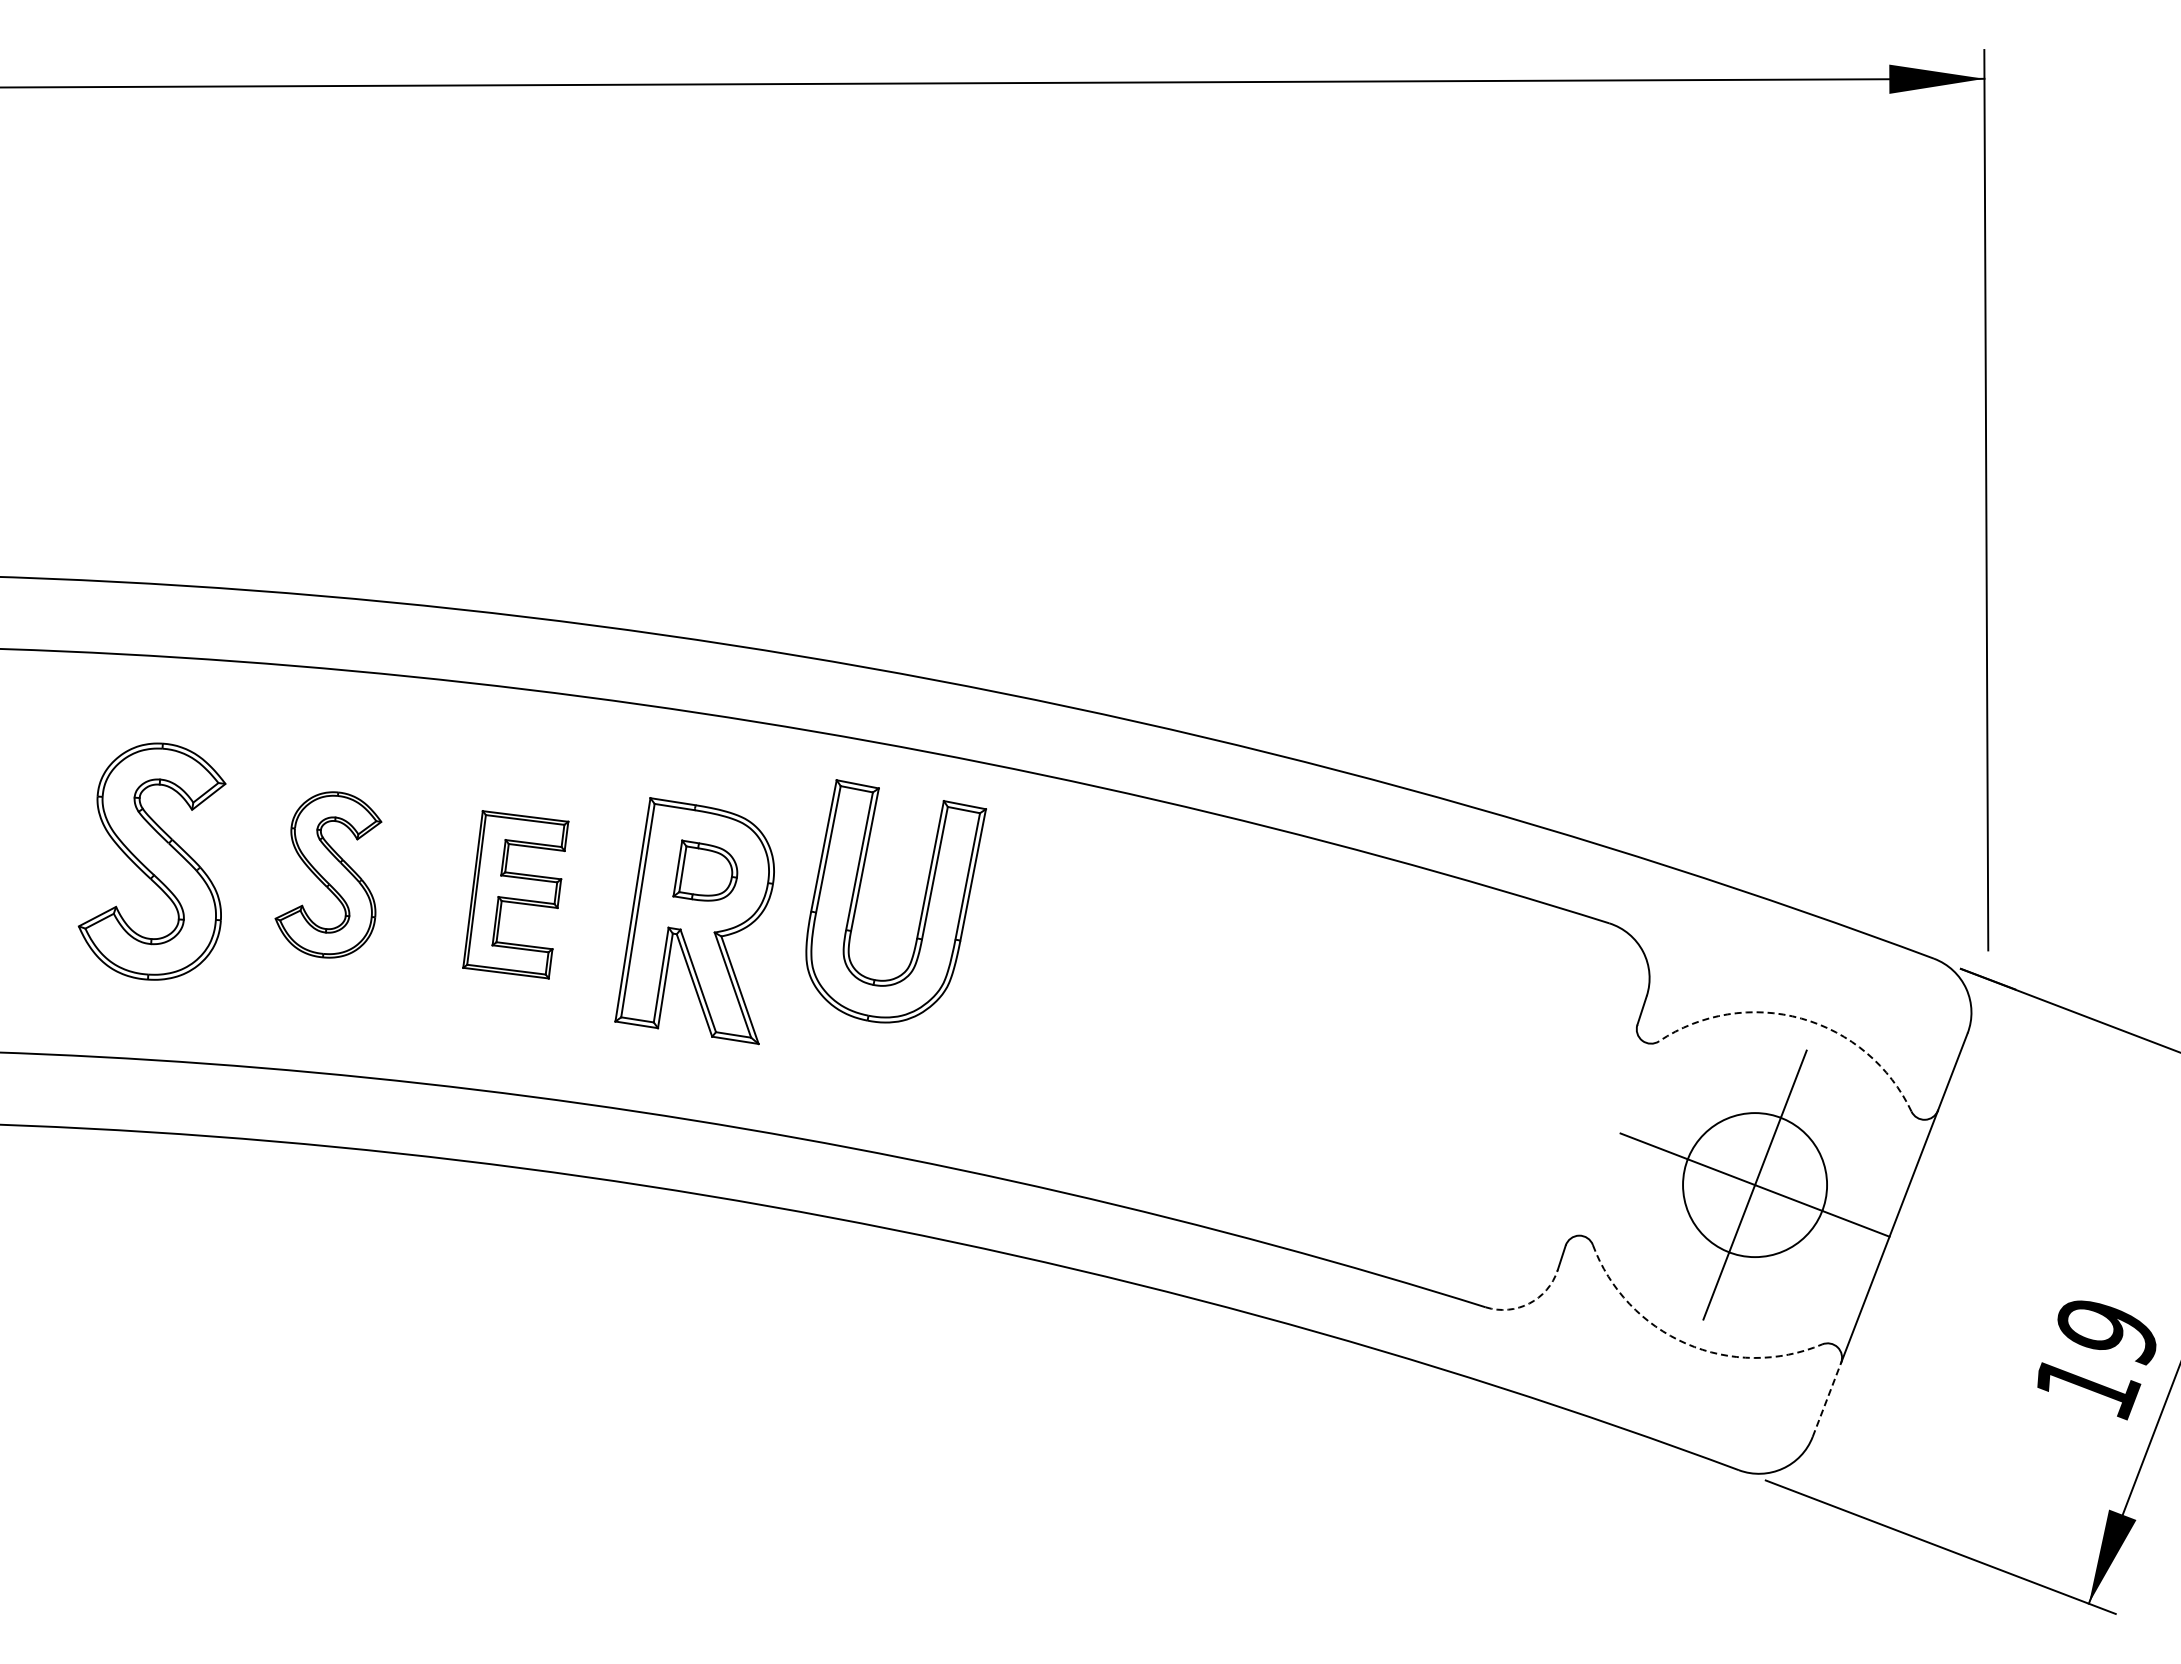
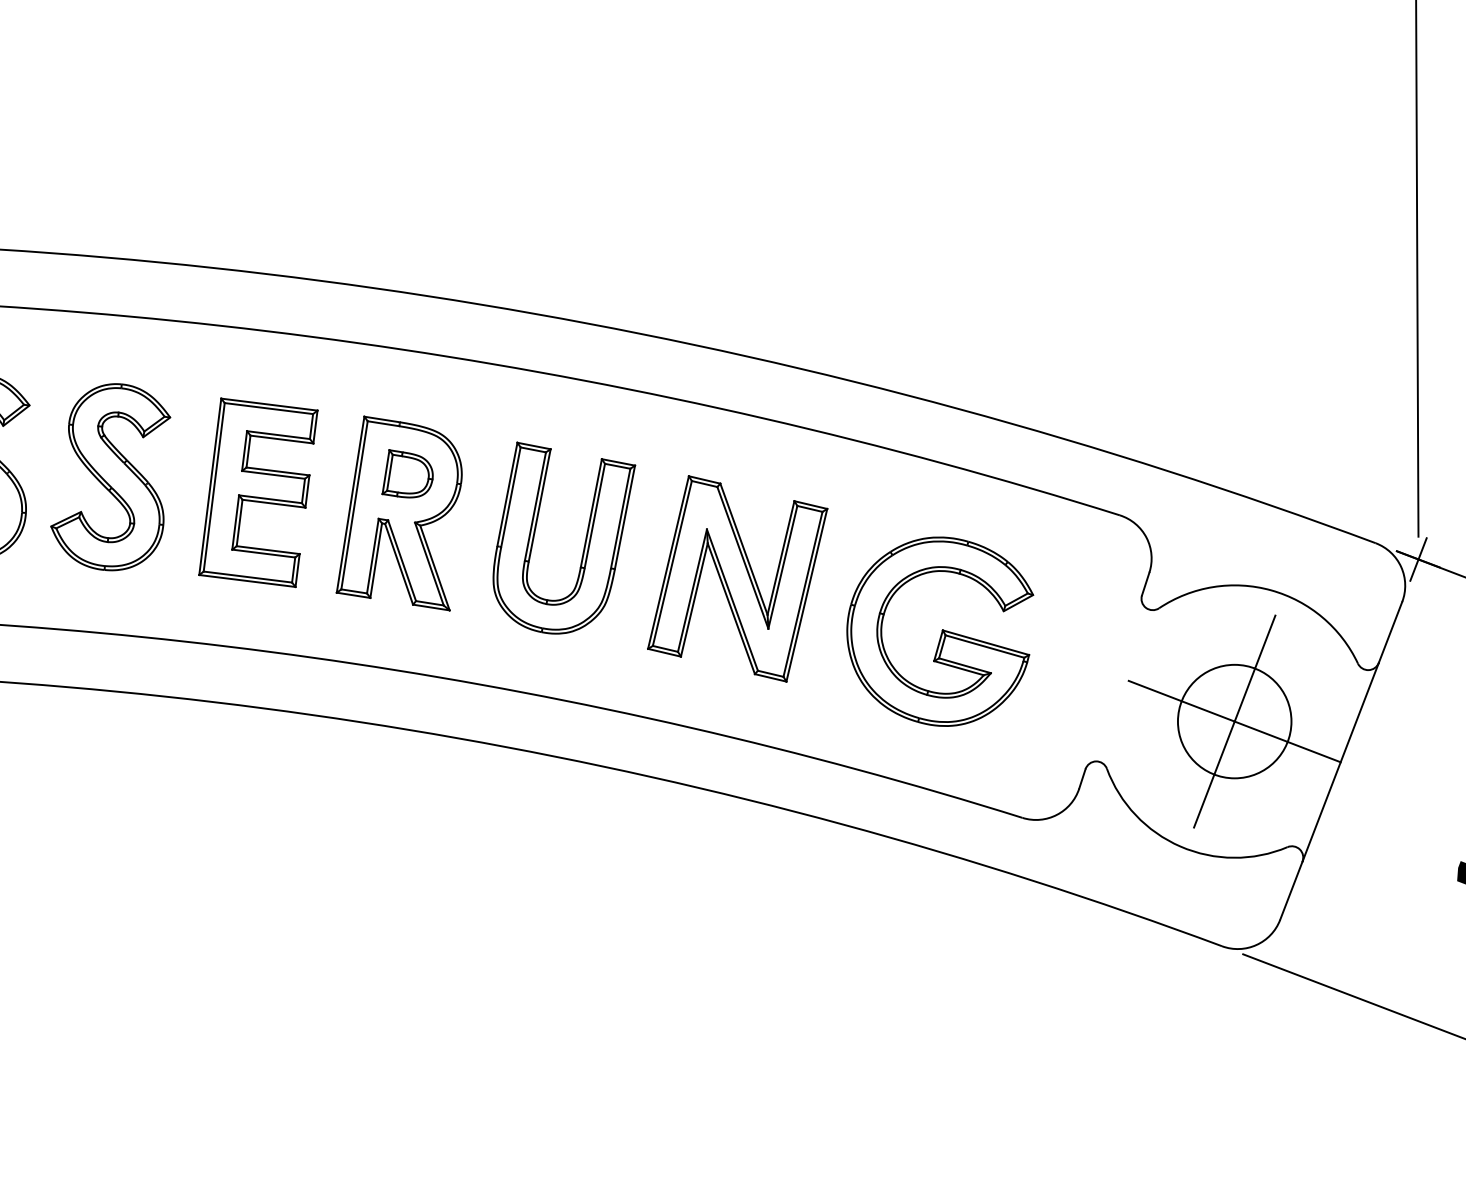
part: (328, 874) -> (110, 476), size x1.43
part: (515, 894) -> (258, 492), size x1.43
part: (922, 904) -> (585, 540), moved
line: (1987, 979) -> (1417, 559), added
part: (1123, 1003) -> (737, 578), added
arc: (1801, 1018) -> (1271, 590), dashed -> solid
part: (1381, 1070) -> (940, 631), added
arc: (1529, 1303) -> (1057, 814), dashed -> solid
arc: (1686, 1343) -> (1180, 846), dashed -> solid
line: (1826, 1399) -> (1291, 890), dashed -> solid

